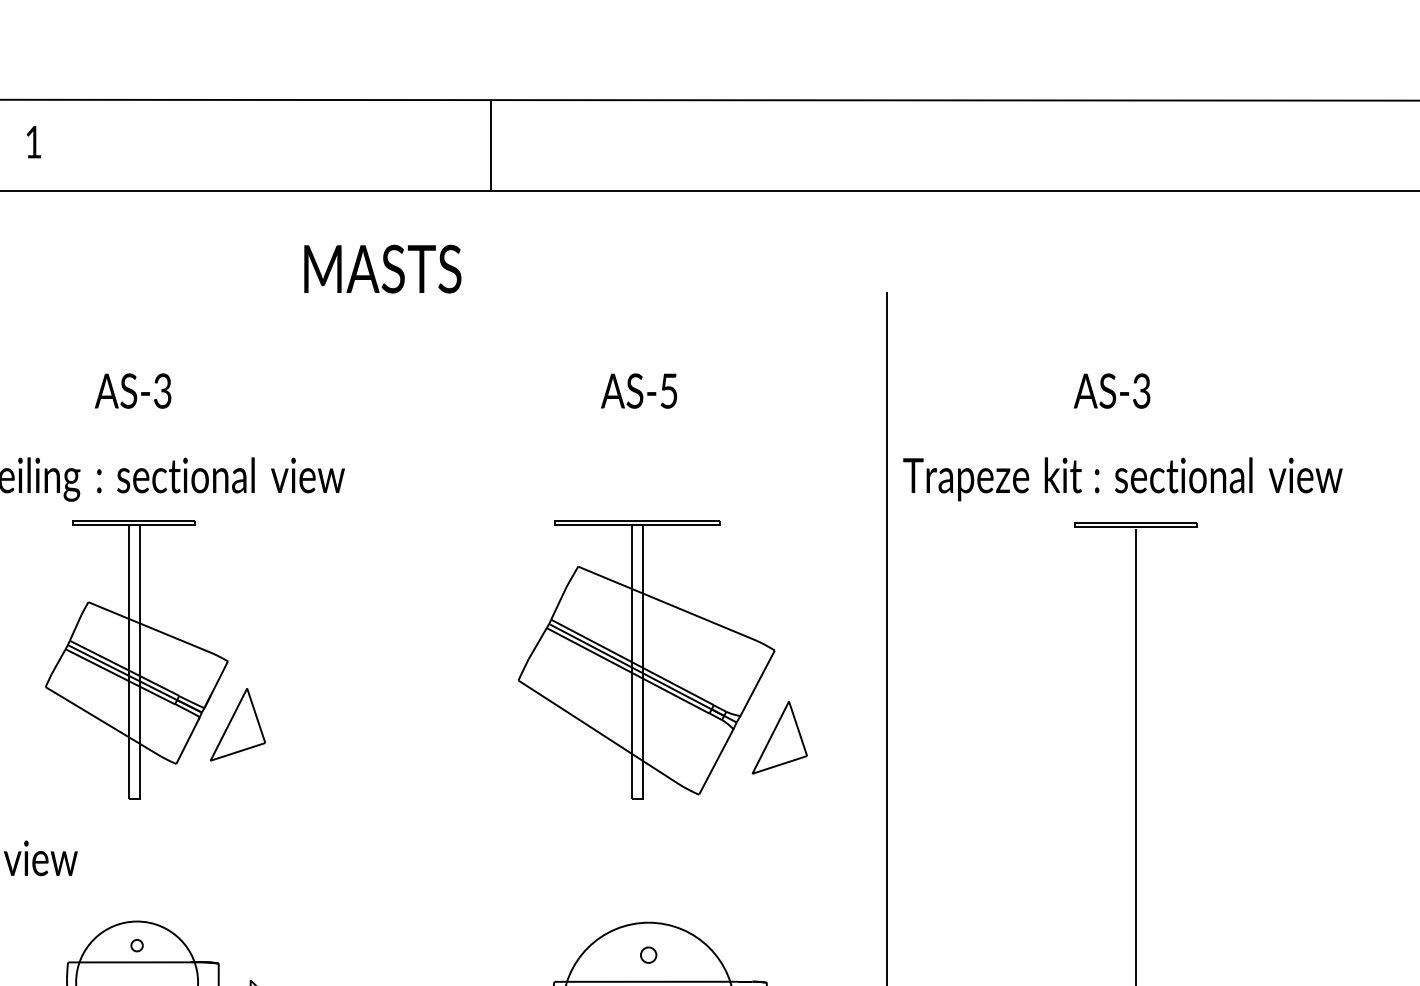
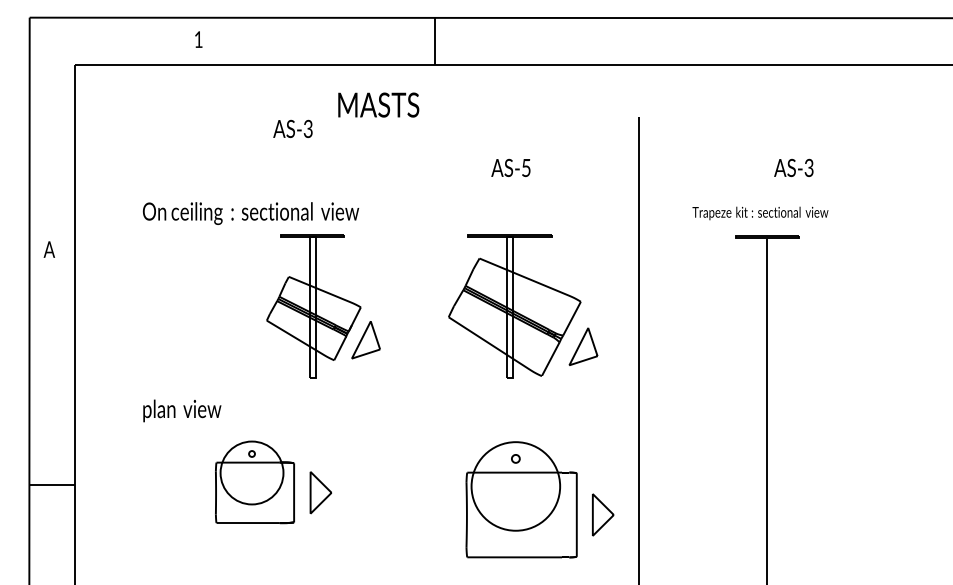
text: (132, 390) -> (292, 128), moved
text: (1111, 390) -> (793, 167), moved
part: (1123, 479) -> (760, 213), size x0.6
part: (155, 659) -> (323, 306), moved

